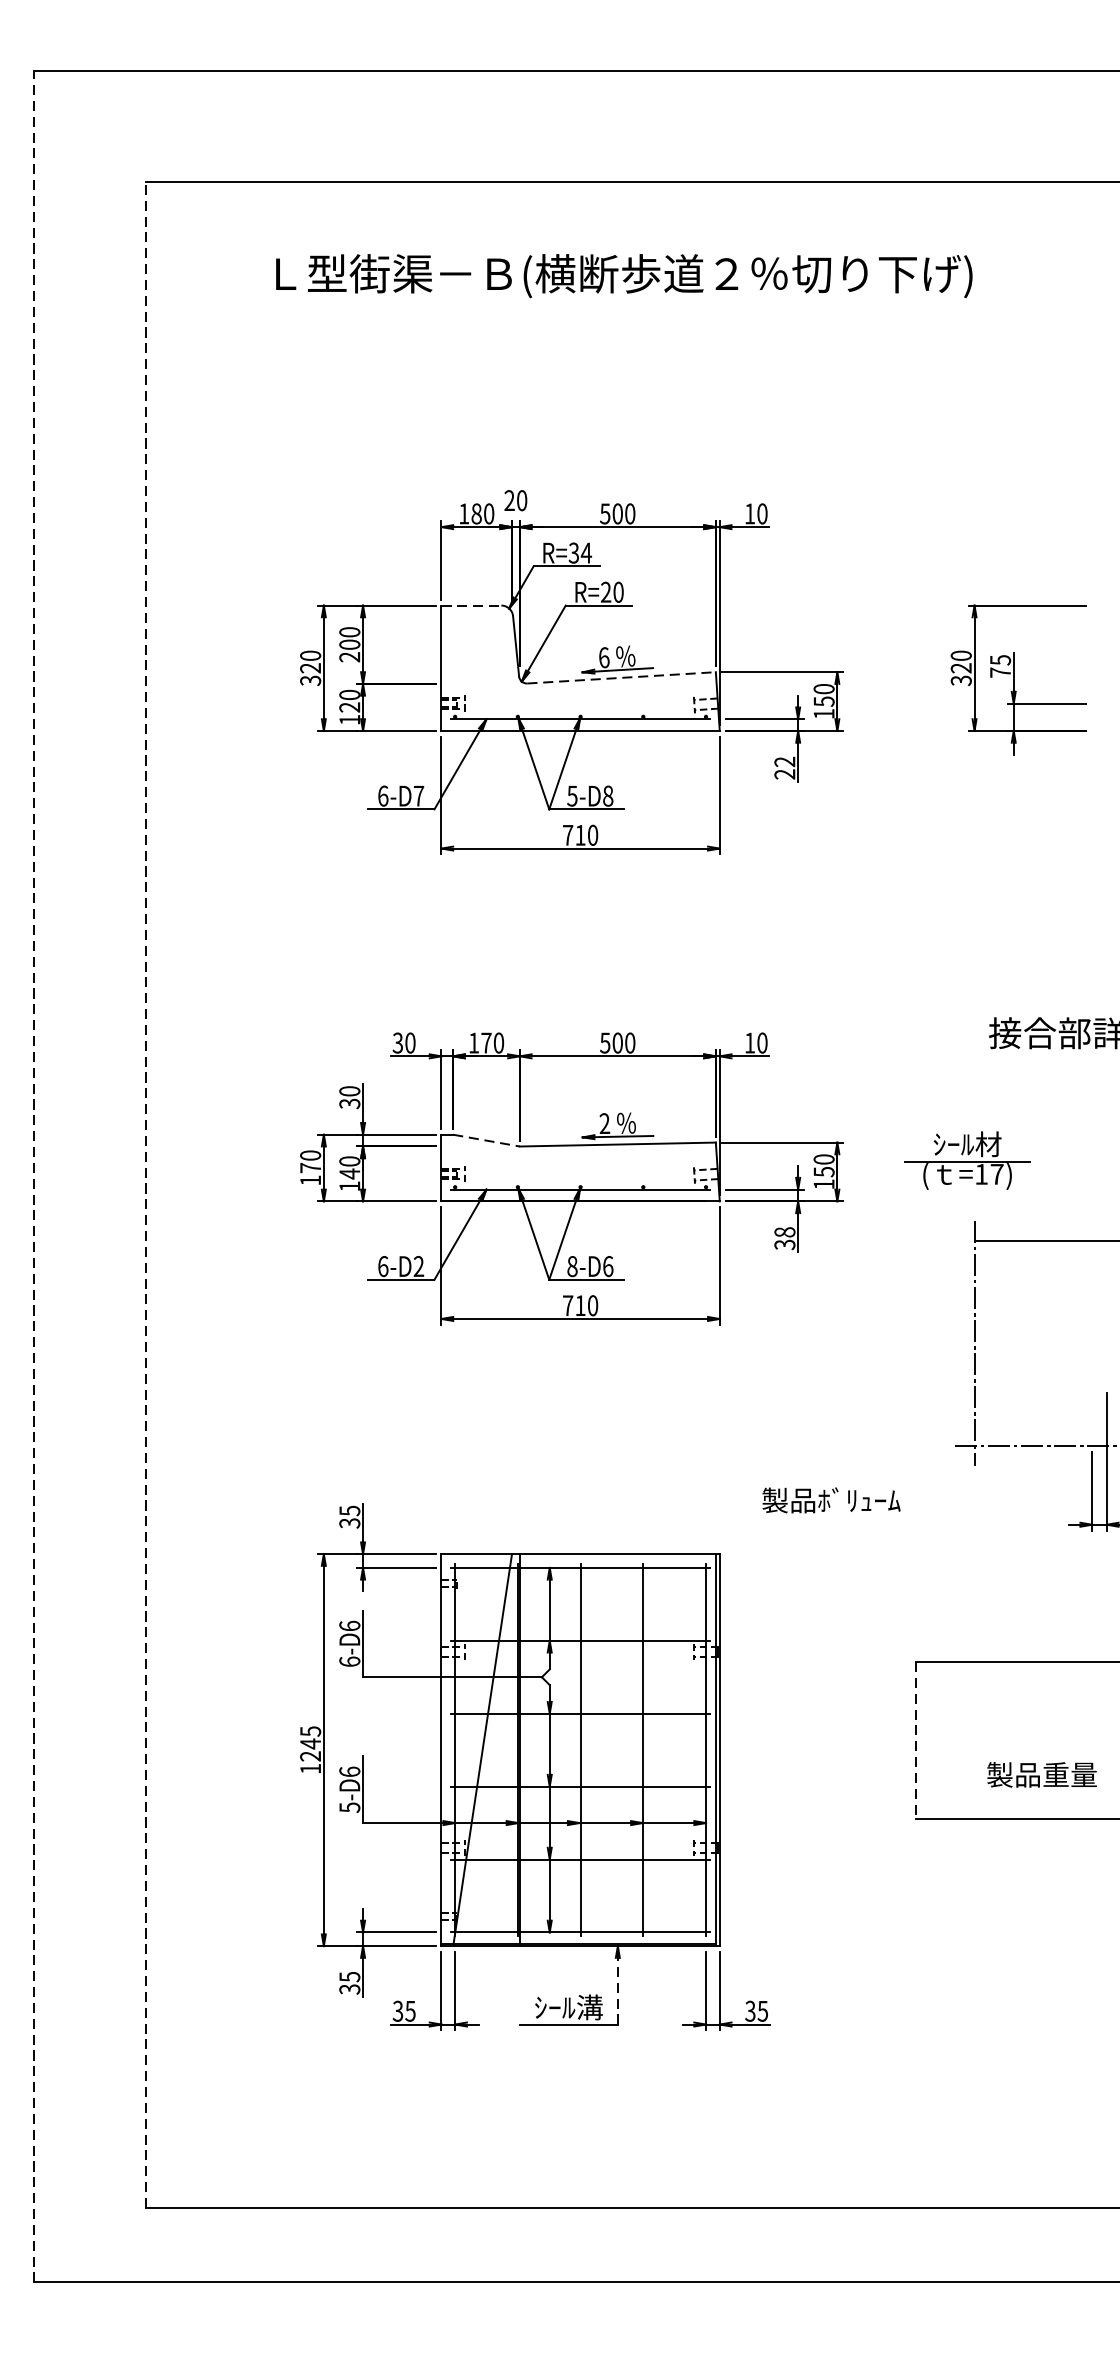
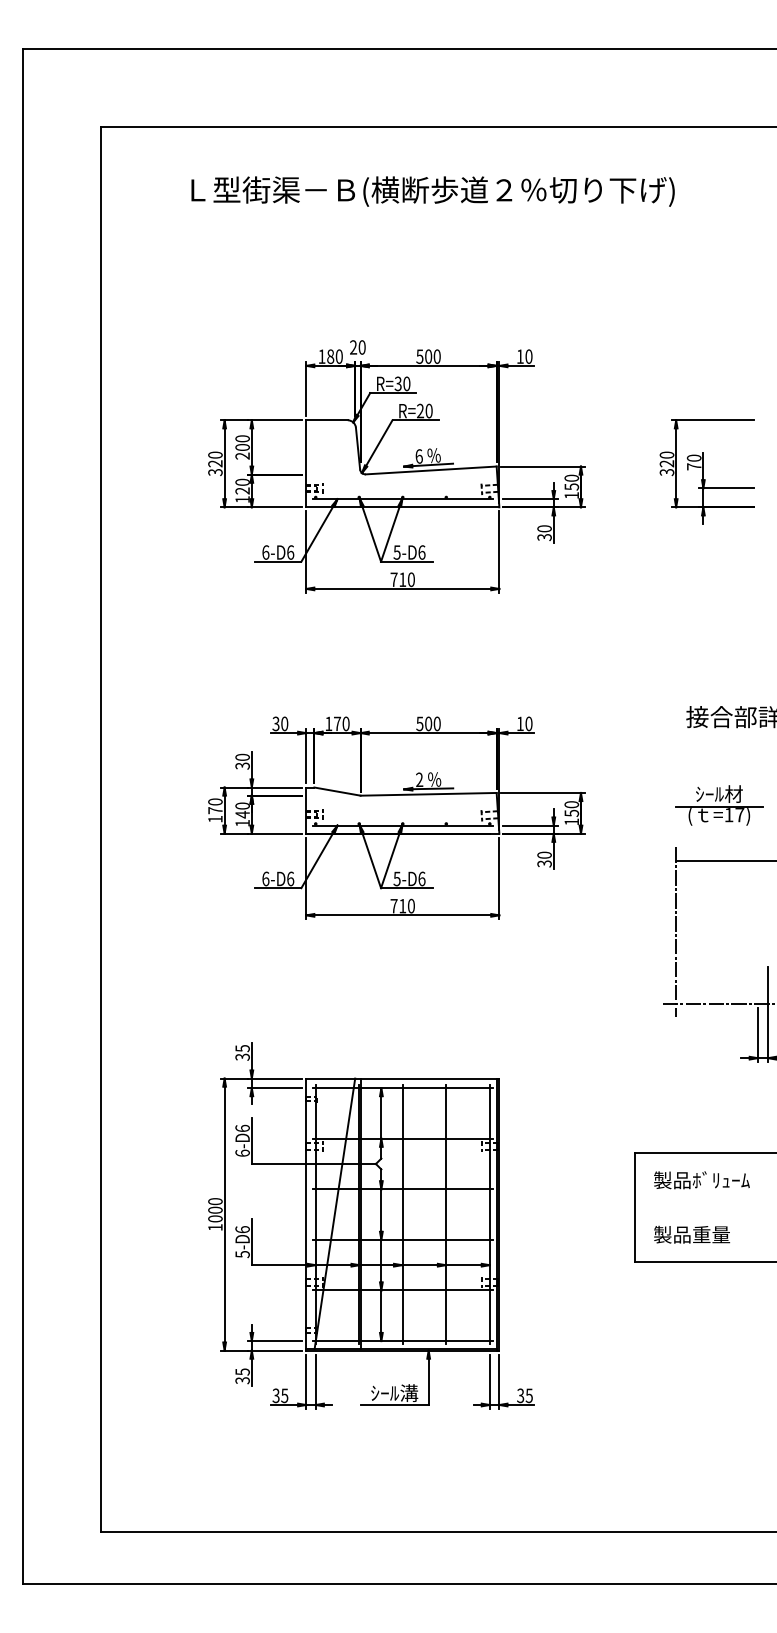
text: (585, 552) -> (406, 383), R=34 -> R=30
line: (472, 605) -> (327, 420), dashed -> solid
text: (999, 659) -> (693, 457), 75 -> 70
line: (621, 677) -> (431, 470), dashed -> solid
text: (784, 767) -> (544, 532), 22 -> 30
text: (418, 796) -> (290, 552), 6-D7 -> 6-D6
text: (607, 796) -> (421, 552), 5-D8 -> 5-D6
line: (487, 1140) -> (338, 791), dashed -> solid
part: (967, 1160) -> (719, 805), moved
line: (34, 1176) -> (23, 816), dashed -> solid
line: (144, 1195) -> (100, 829), dashed -> solid
text: (784, 1231) -> (544, 854), 38 -> 30
text: (418, 1265) -> (290, 878), 6-D2 -> 6-D6
text: (571, 1265) -> (396, 878), 8-D6 -> 5-D6
text: (830, 1500) -> (701, 1180), moved
line: (915, 1741) -> (635, 1208), dashed -> solid
text: (310, 1744) -> (215, 1210), 1245 -> 1000
text: (1042, 1774) -> (692, 1234), moved
line: (617, 1984) -> (428, 1377), dashed -> solid

